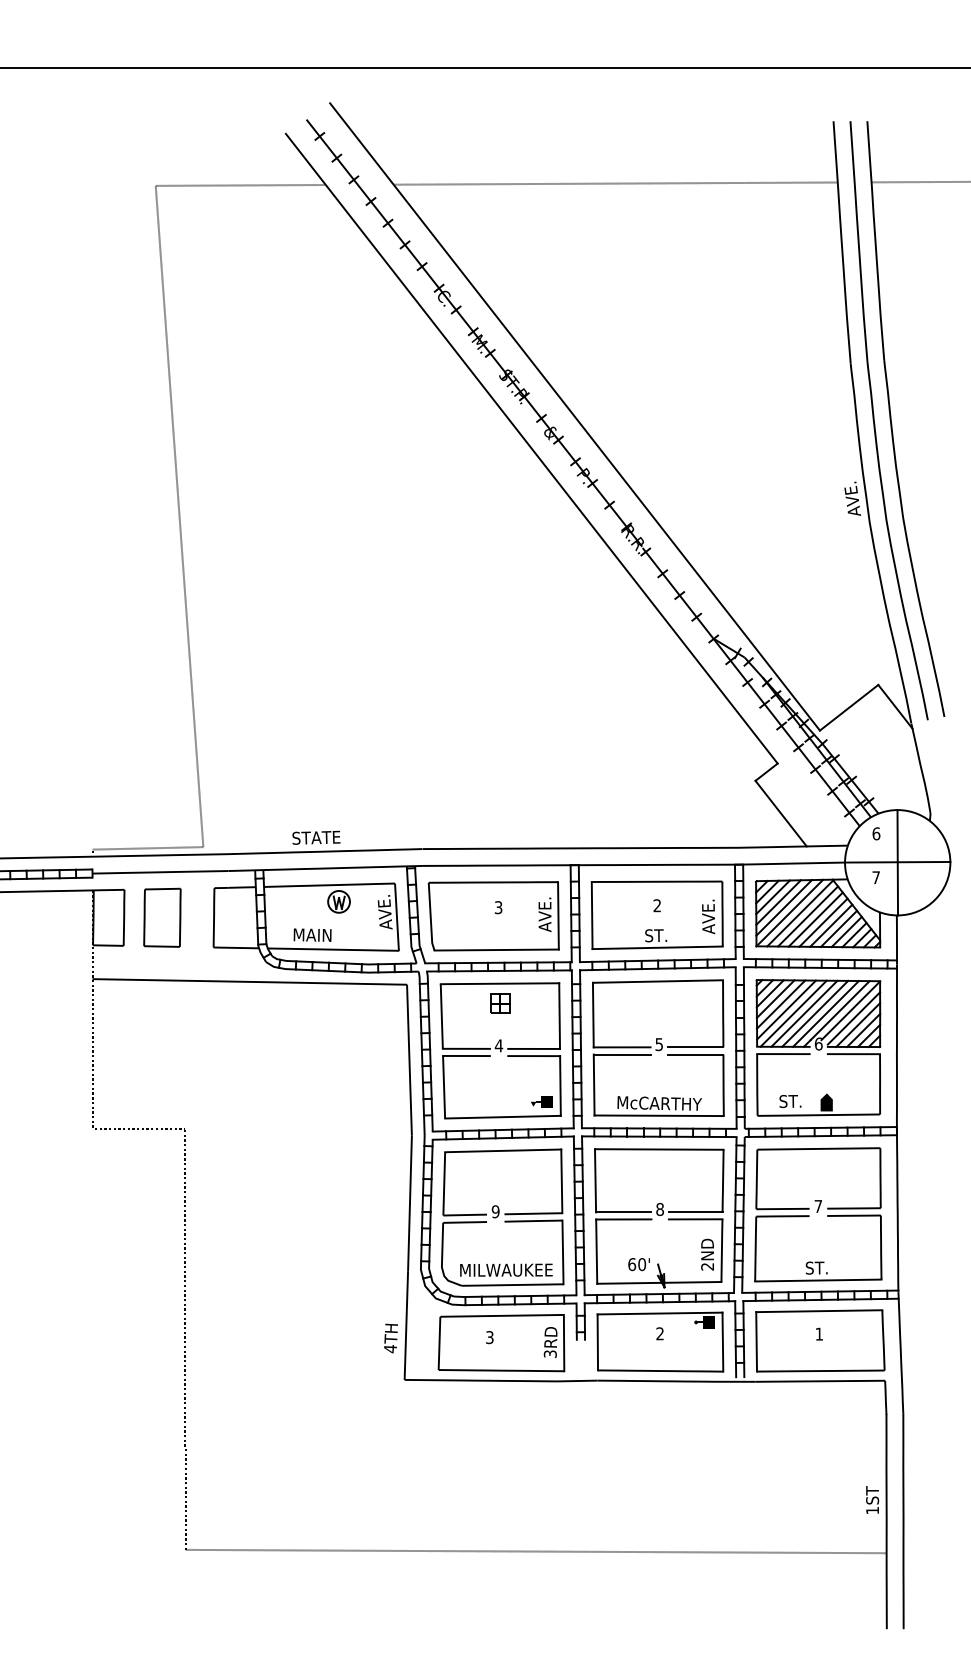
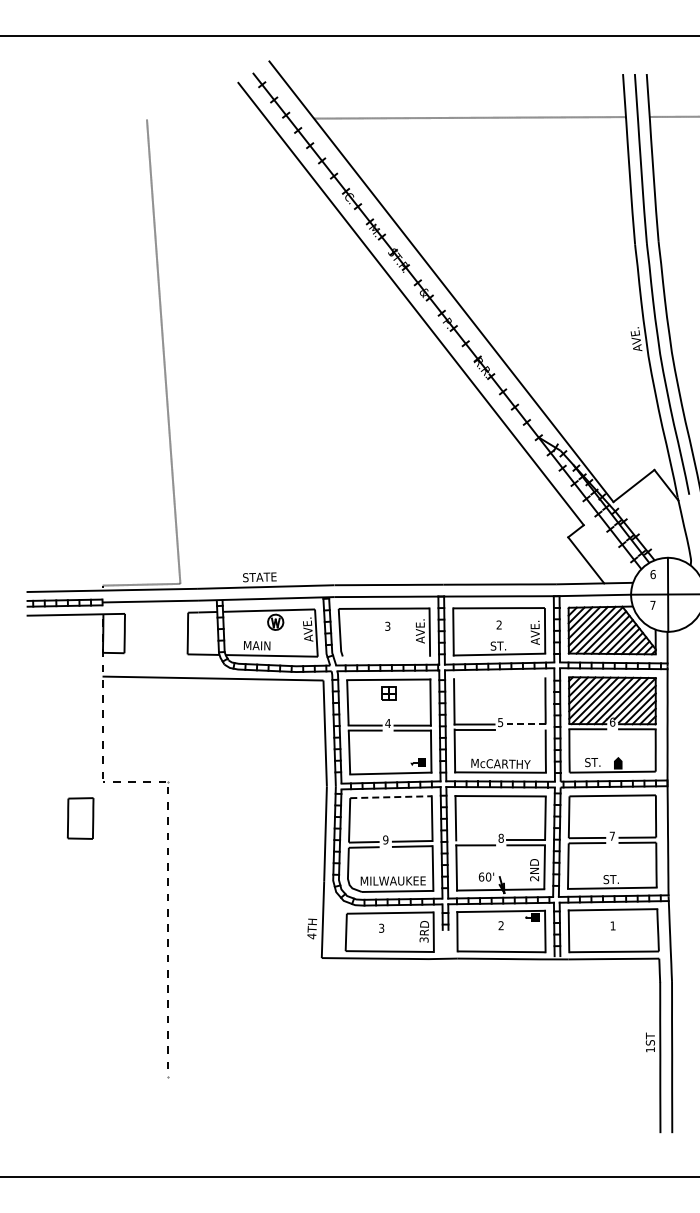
line: (240, 184) -> (206, 118), removed
part: (162, 917) -> (80, 818), moved
line: (496, 949) -> (386, 655), removed
line: (657, 981) -> (499, 678), removed
line: (694, 1047) -> (525, 724), solid -> dashed
line: (694, 1054) -> (525, 729), removed
line: (503, 1151) -> (391, 797), solid -> dashed
line: (623, 1212) -> (475, 840), removed
line: (535, 1551) -> (413, 1078), removed

